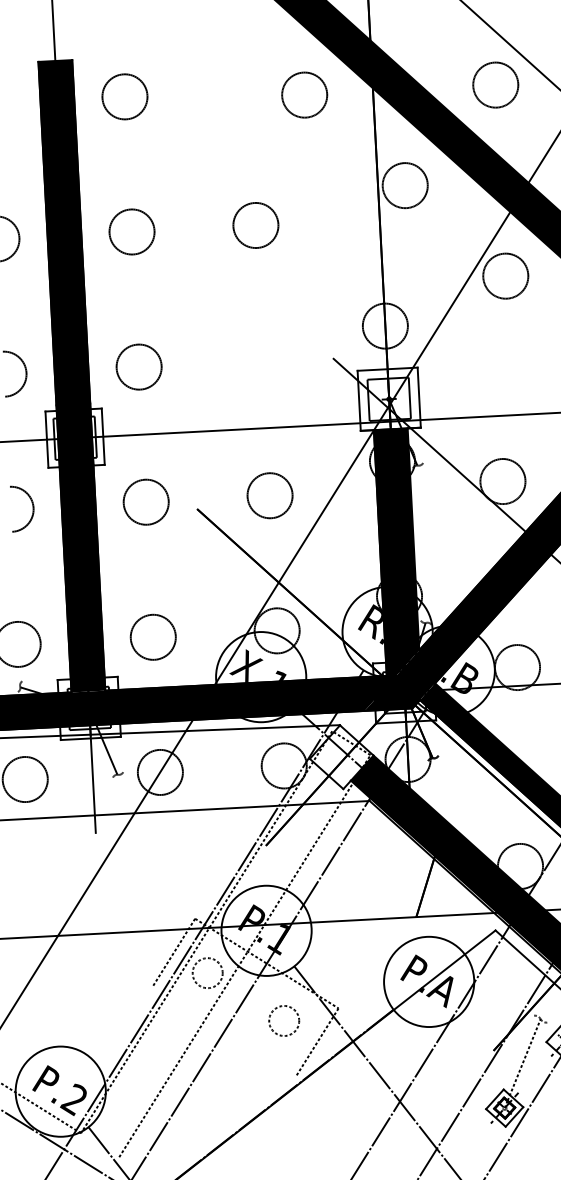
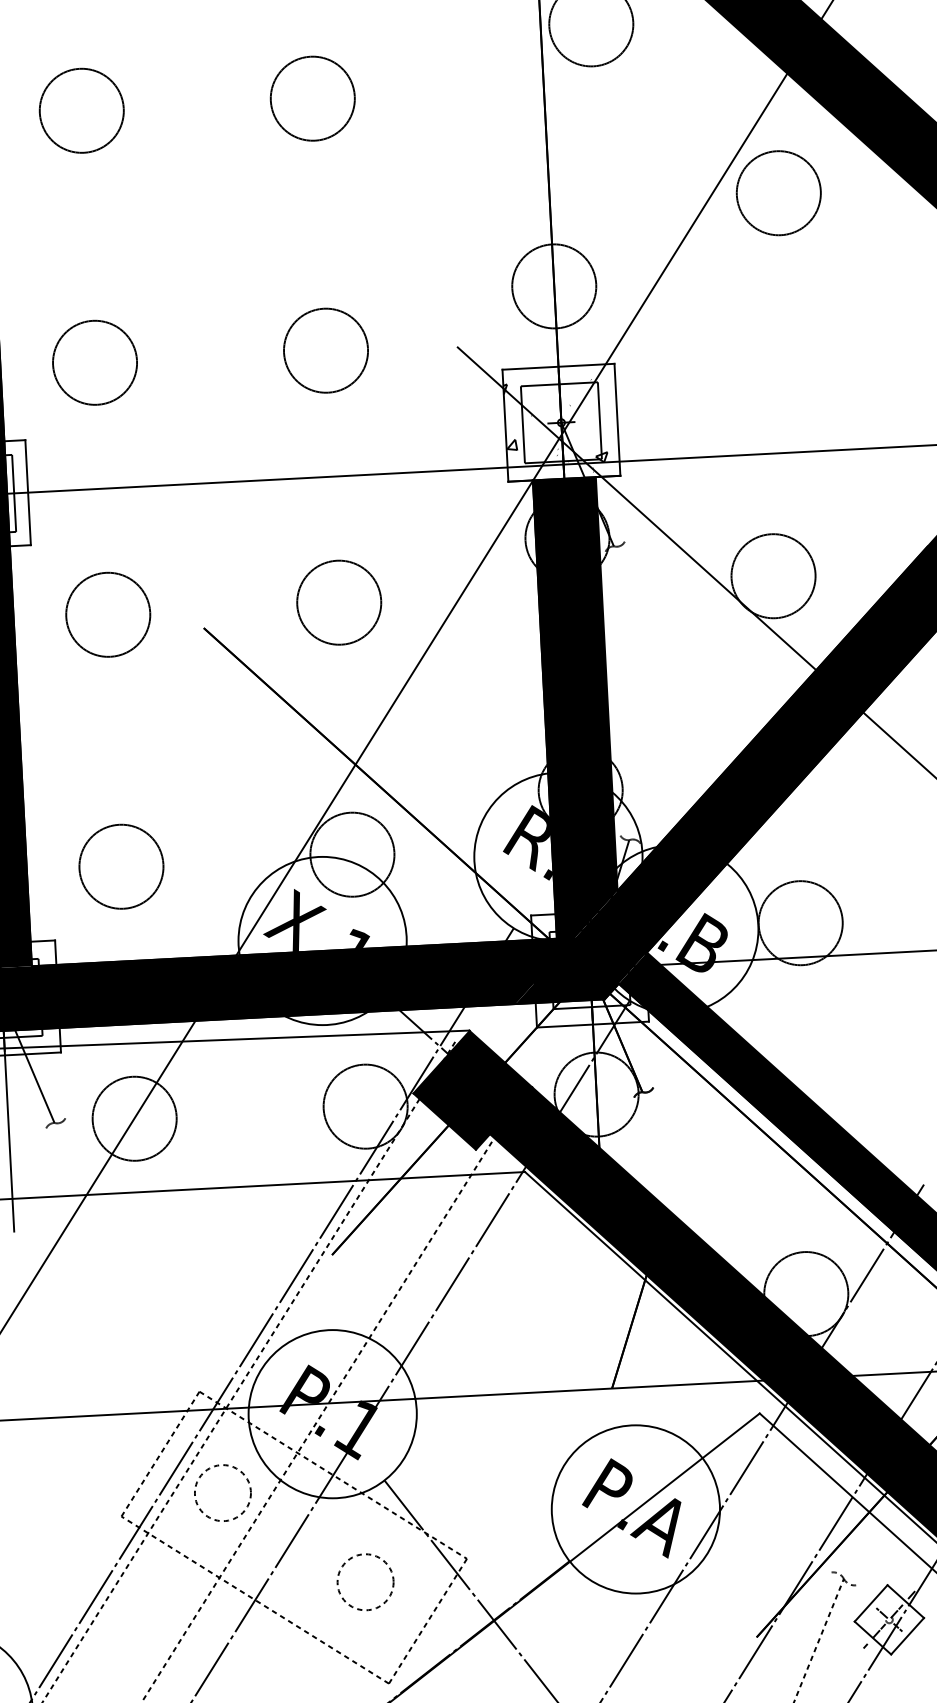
part: (262, 360) -> (325, 350), added
hatch: (386, 400) -> (556, 425), added
fill: (341, 757) -> (472, 1090), added
line: (224, 1030) -> (254, 1600), added

